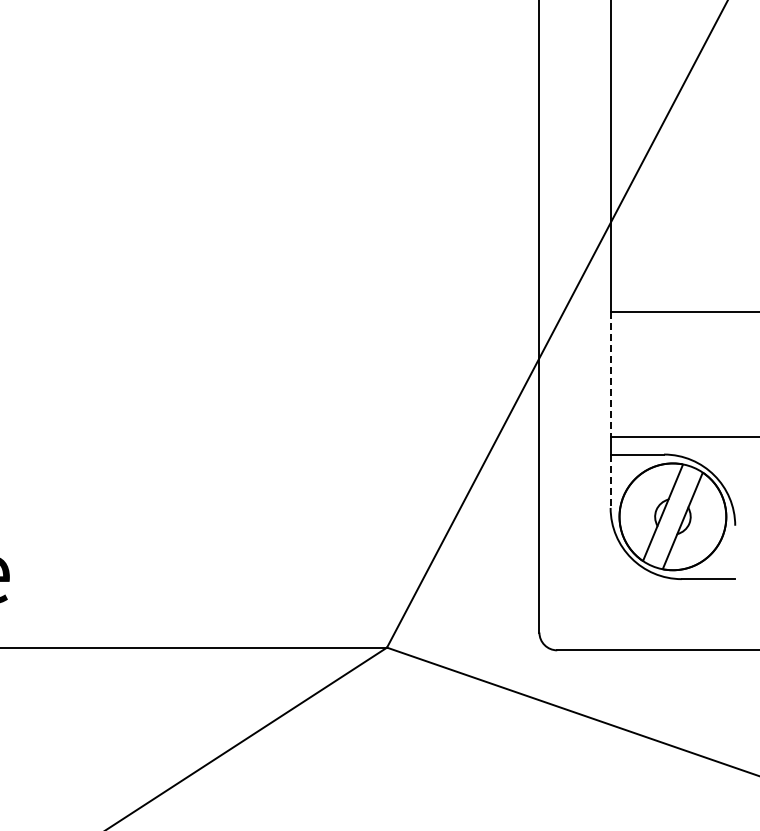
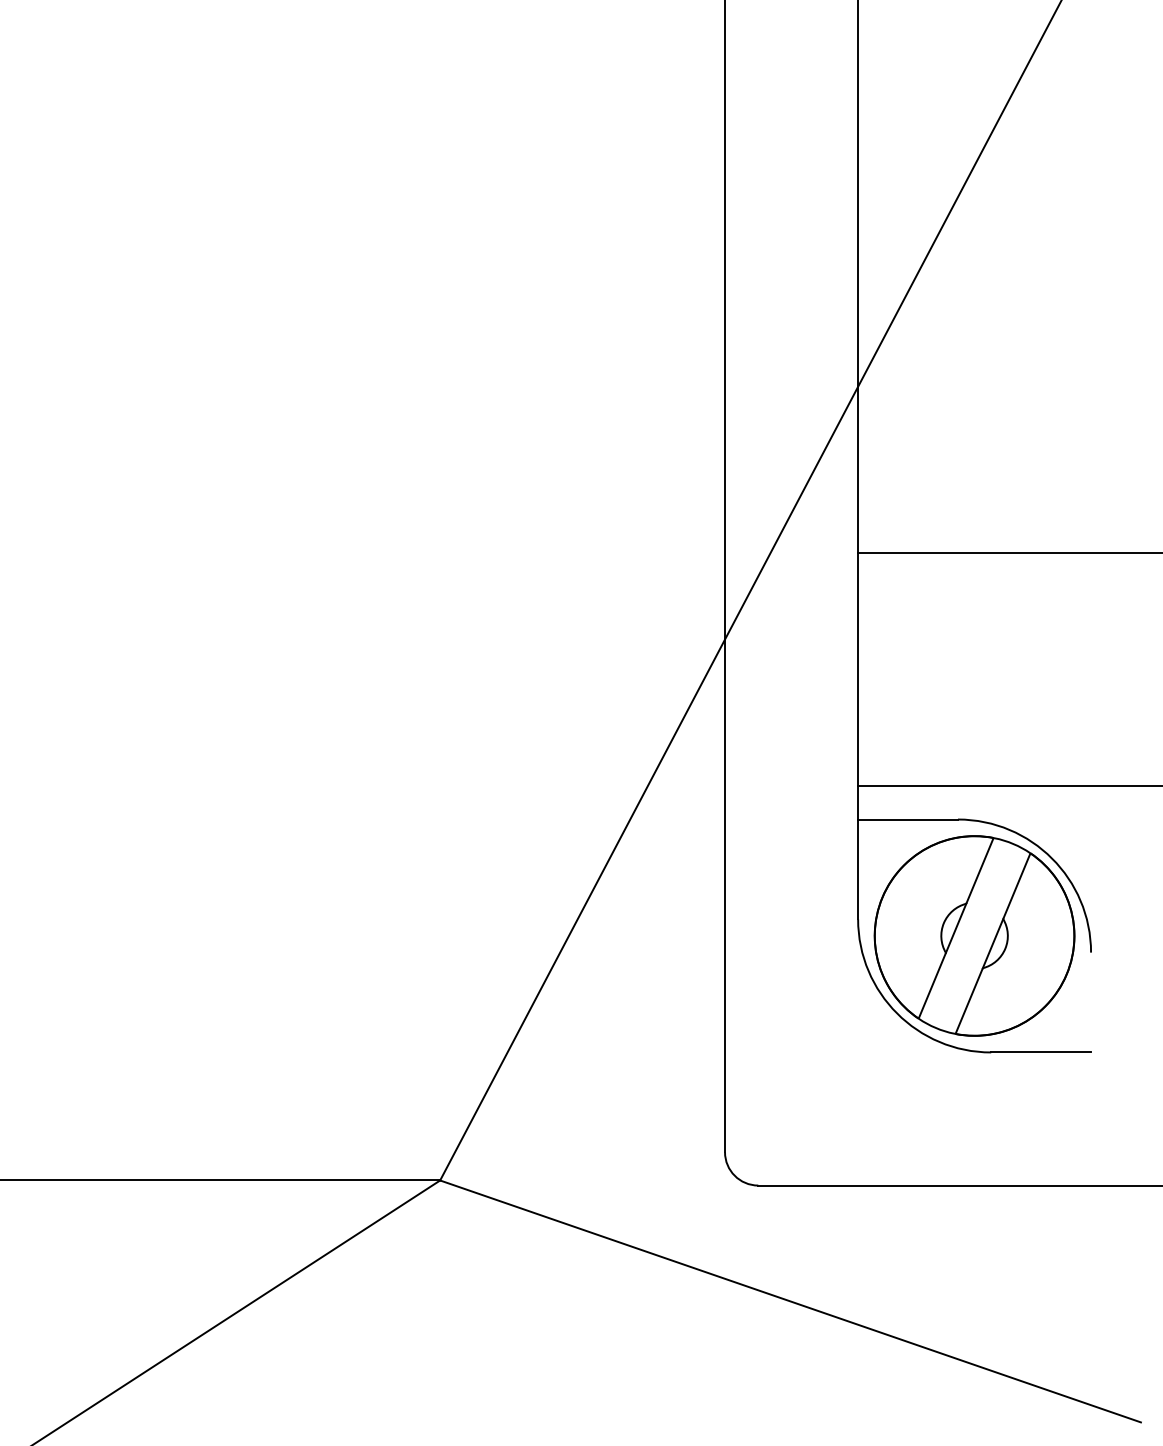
line: (610, 374) -> (857, 669), dashed -> solid
line: (610, 481) -> (857, 869), dashed -> solid

